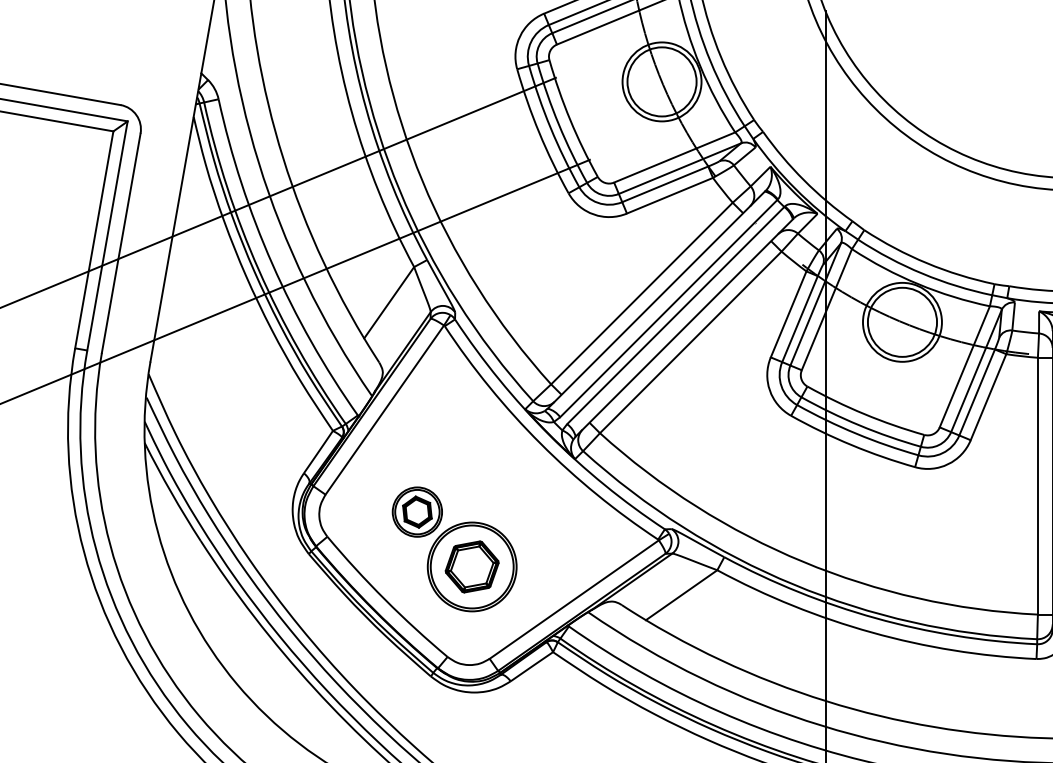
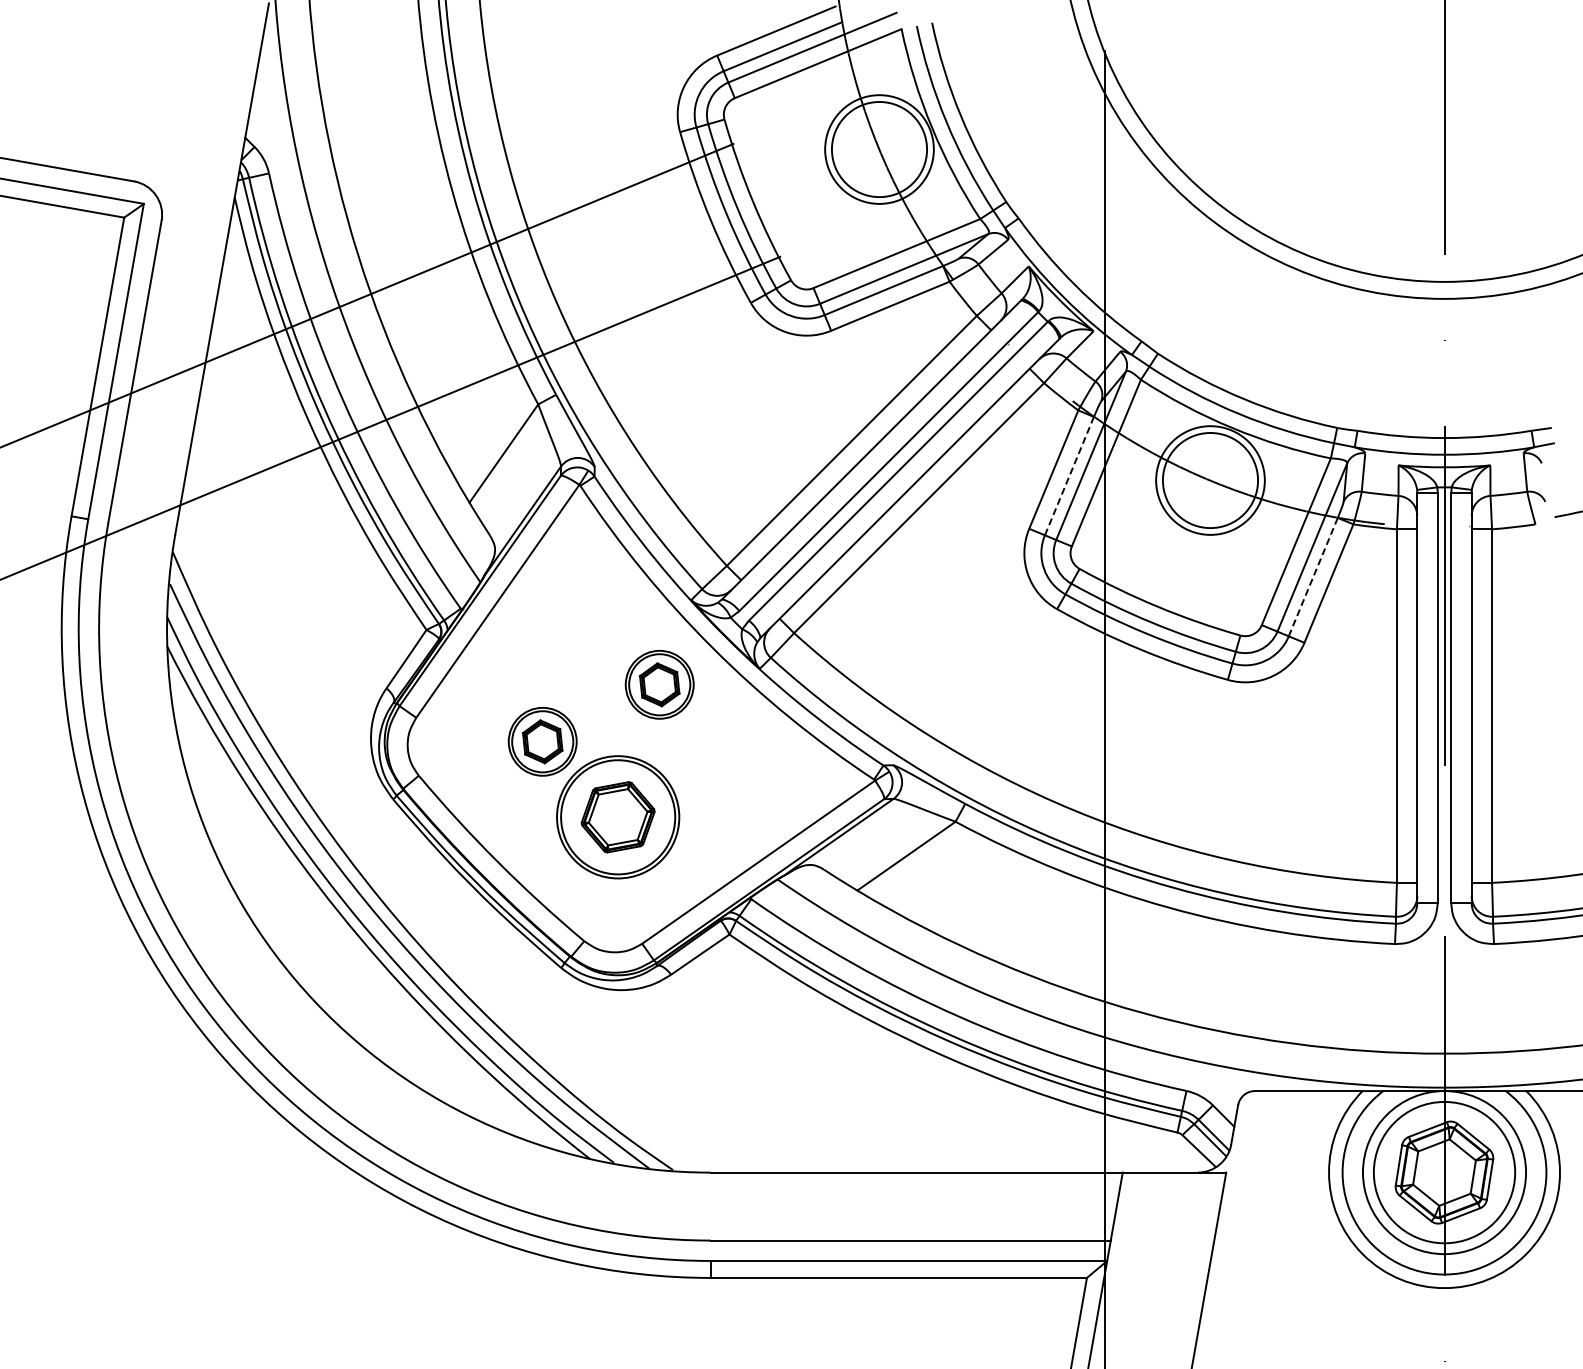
line: (800, 319) -> (1069, 476), solid -> dashed
line: (977, 392) -> (1313, 576), solid -> dashed
part: (502, 470) -> (659, 684), added

